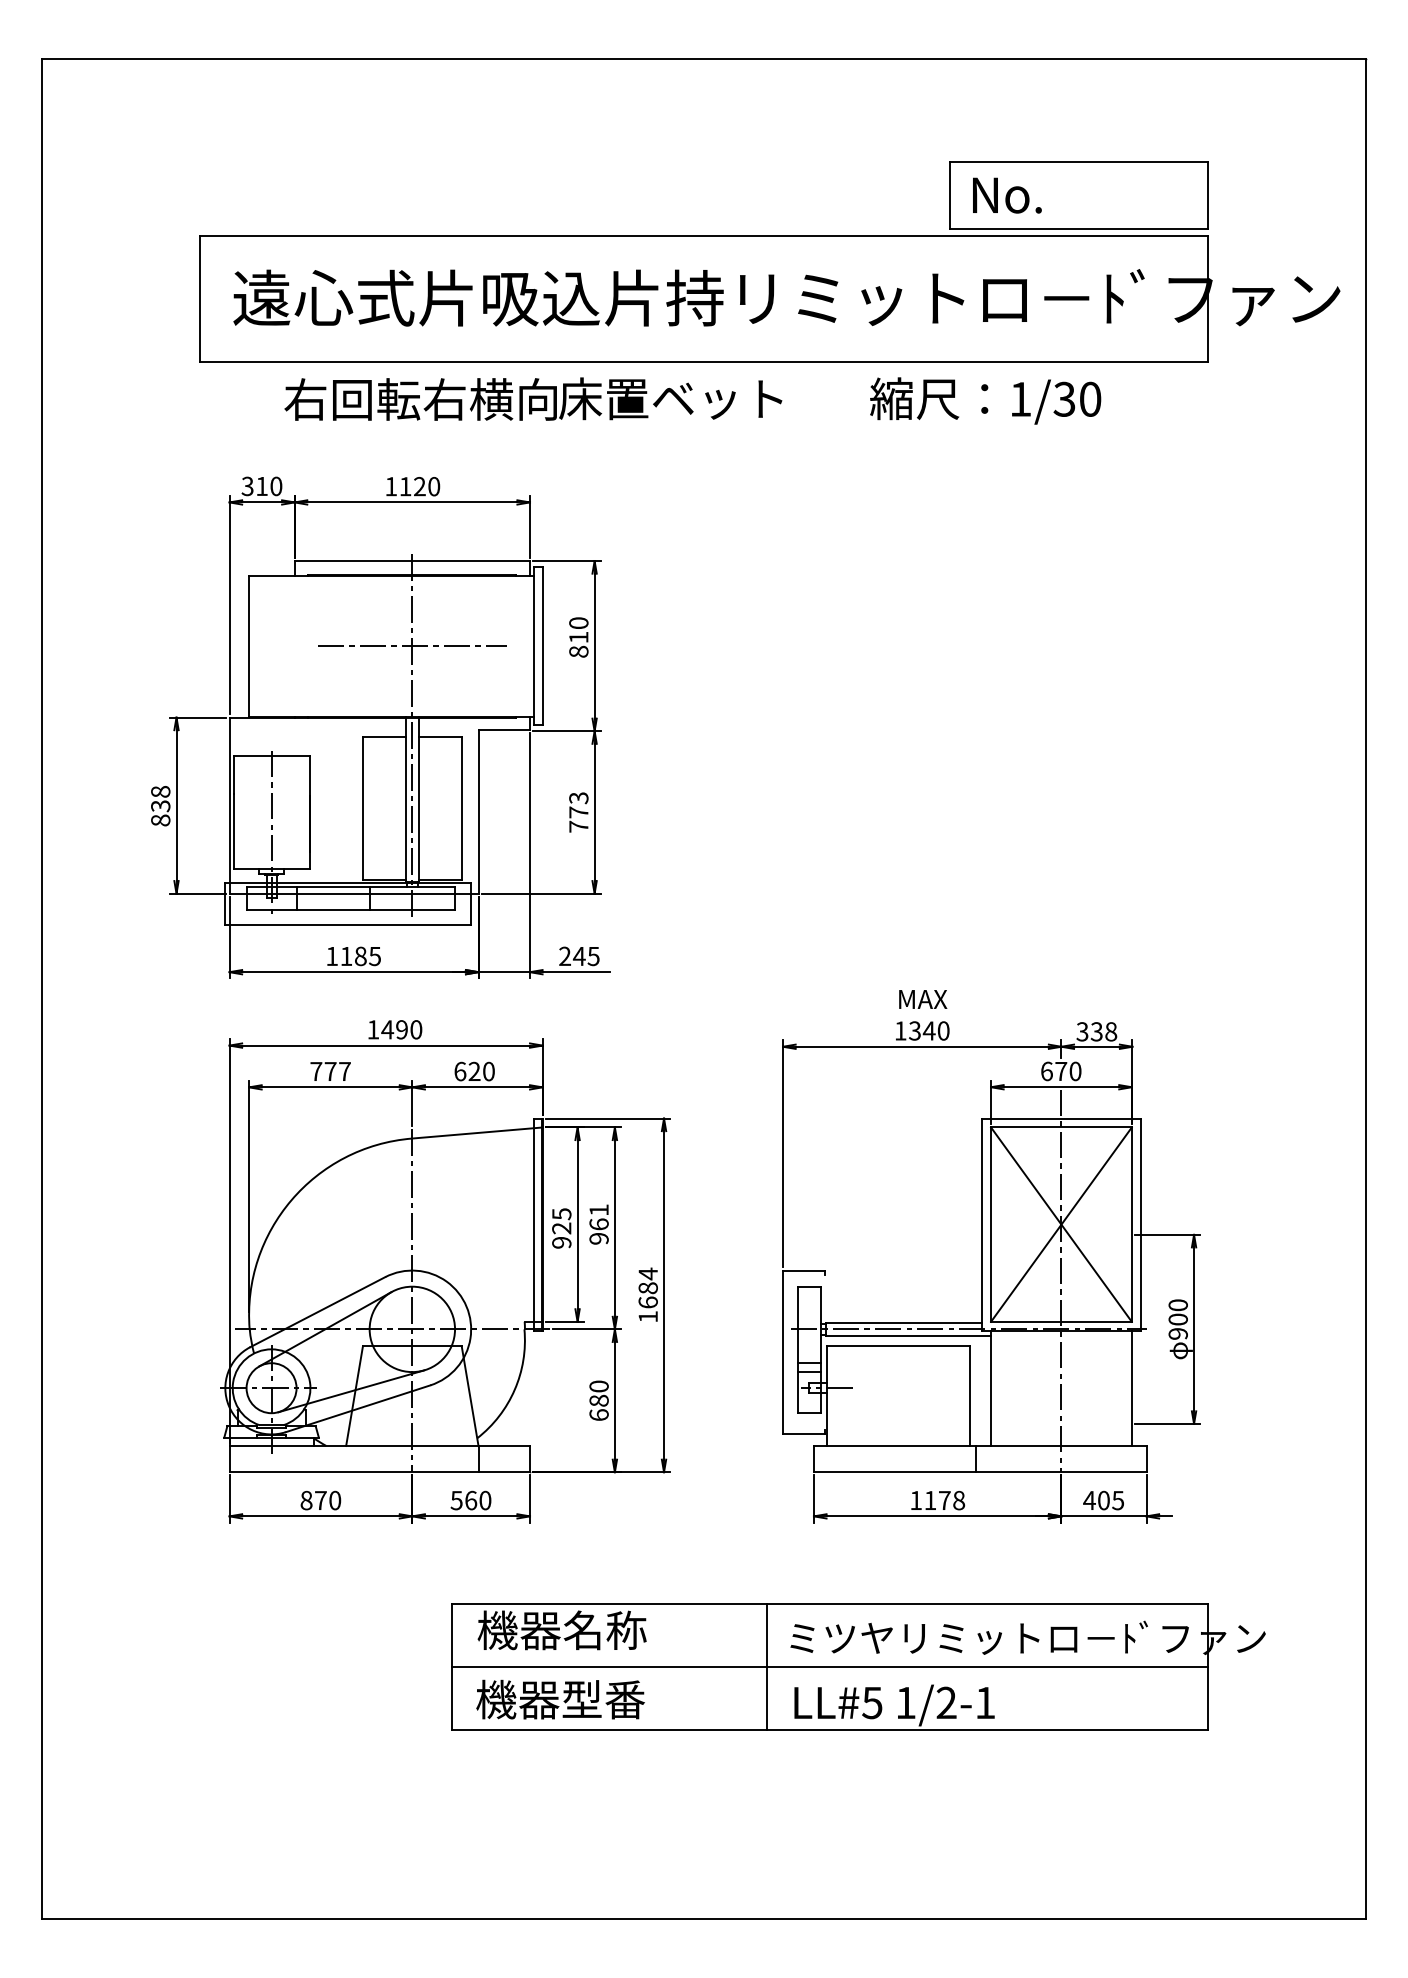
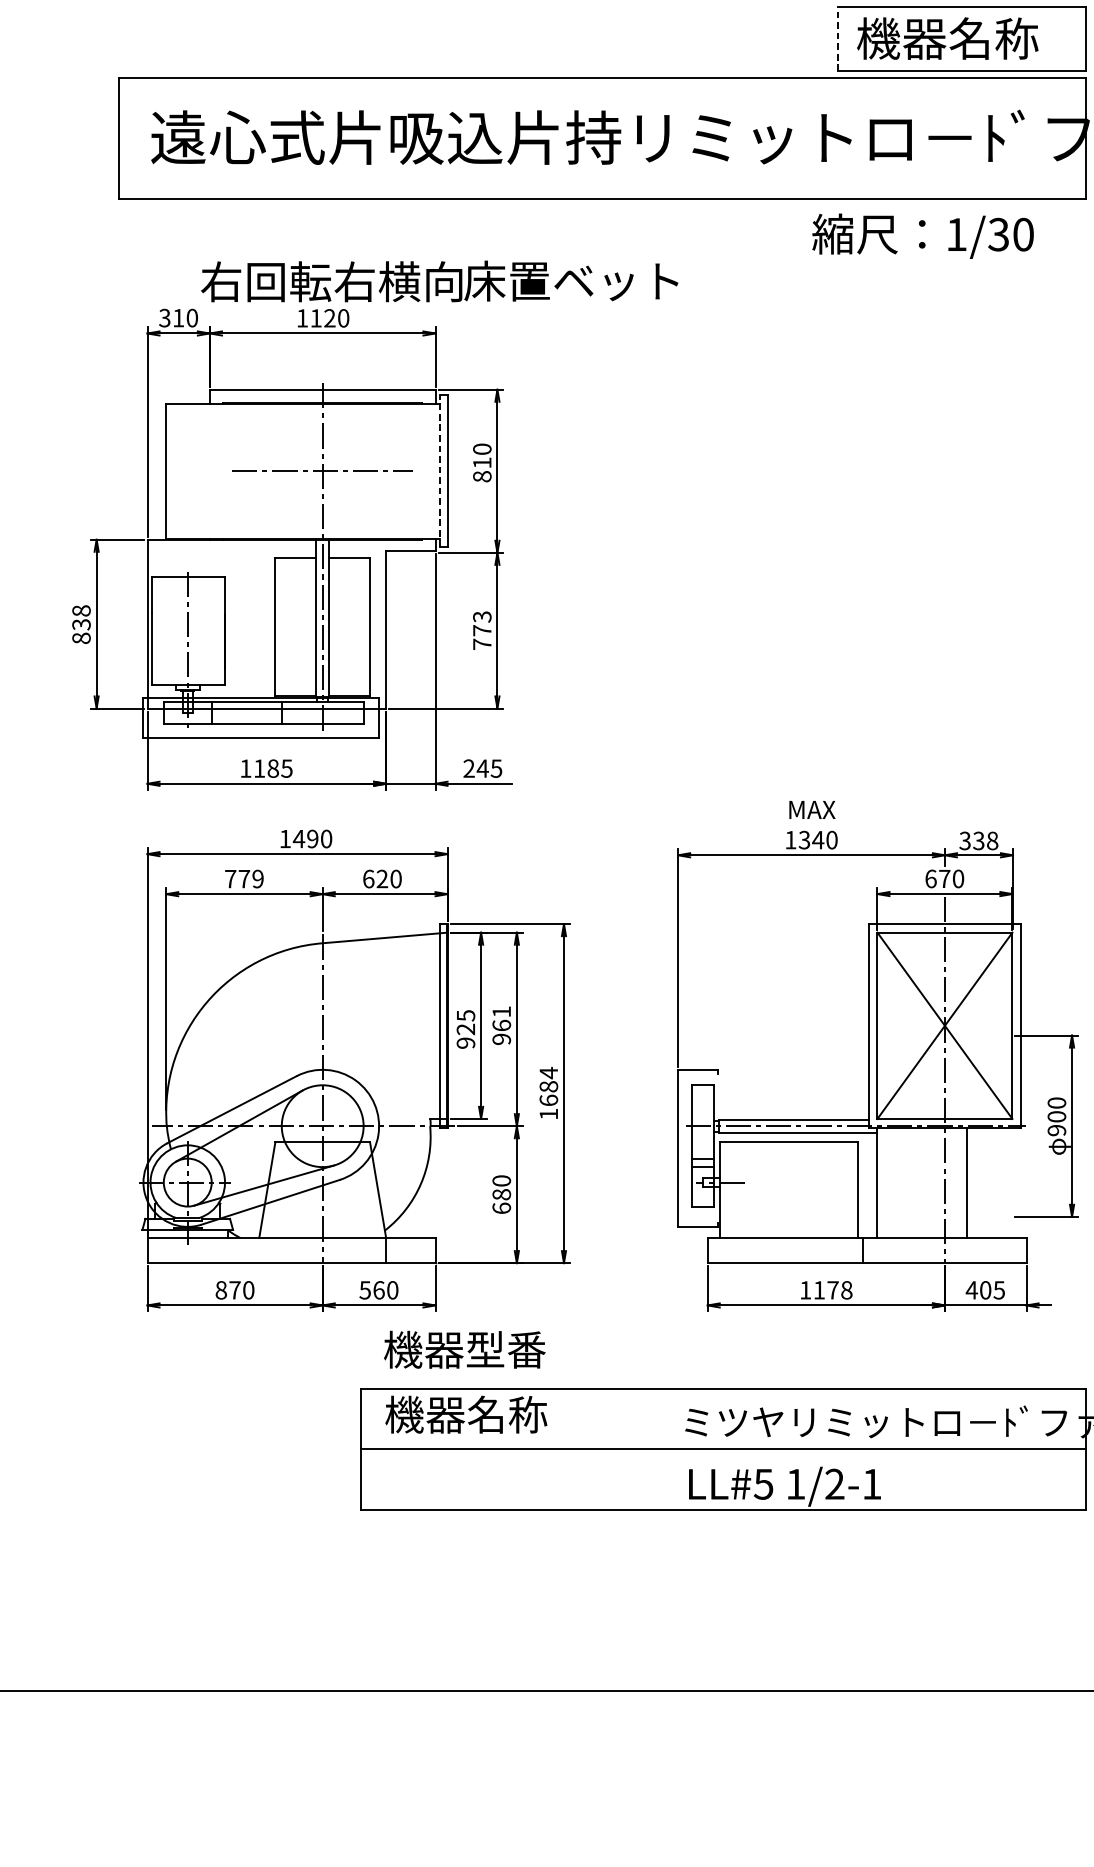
text: (1063, 194) -> (946, 38), No. -> 機器名称
line: (950, 195) -> (838, 39), solid -> dashed
text: (533, 398) -> (439, 280), moved
text: (985, 400) -> (922, 235), moved
line: (534, 645) -> (439, 470), solid -> dashed
text: (344, 1071) -> (257, 878), 777 -> 779
line: (1131, 1387) -> (967, 1181), moved
line: (767, 1666) -> (663, 1449), removed
text: (560, 1699) -> (464, 1349), moved

